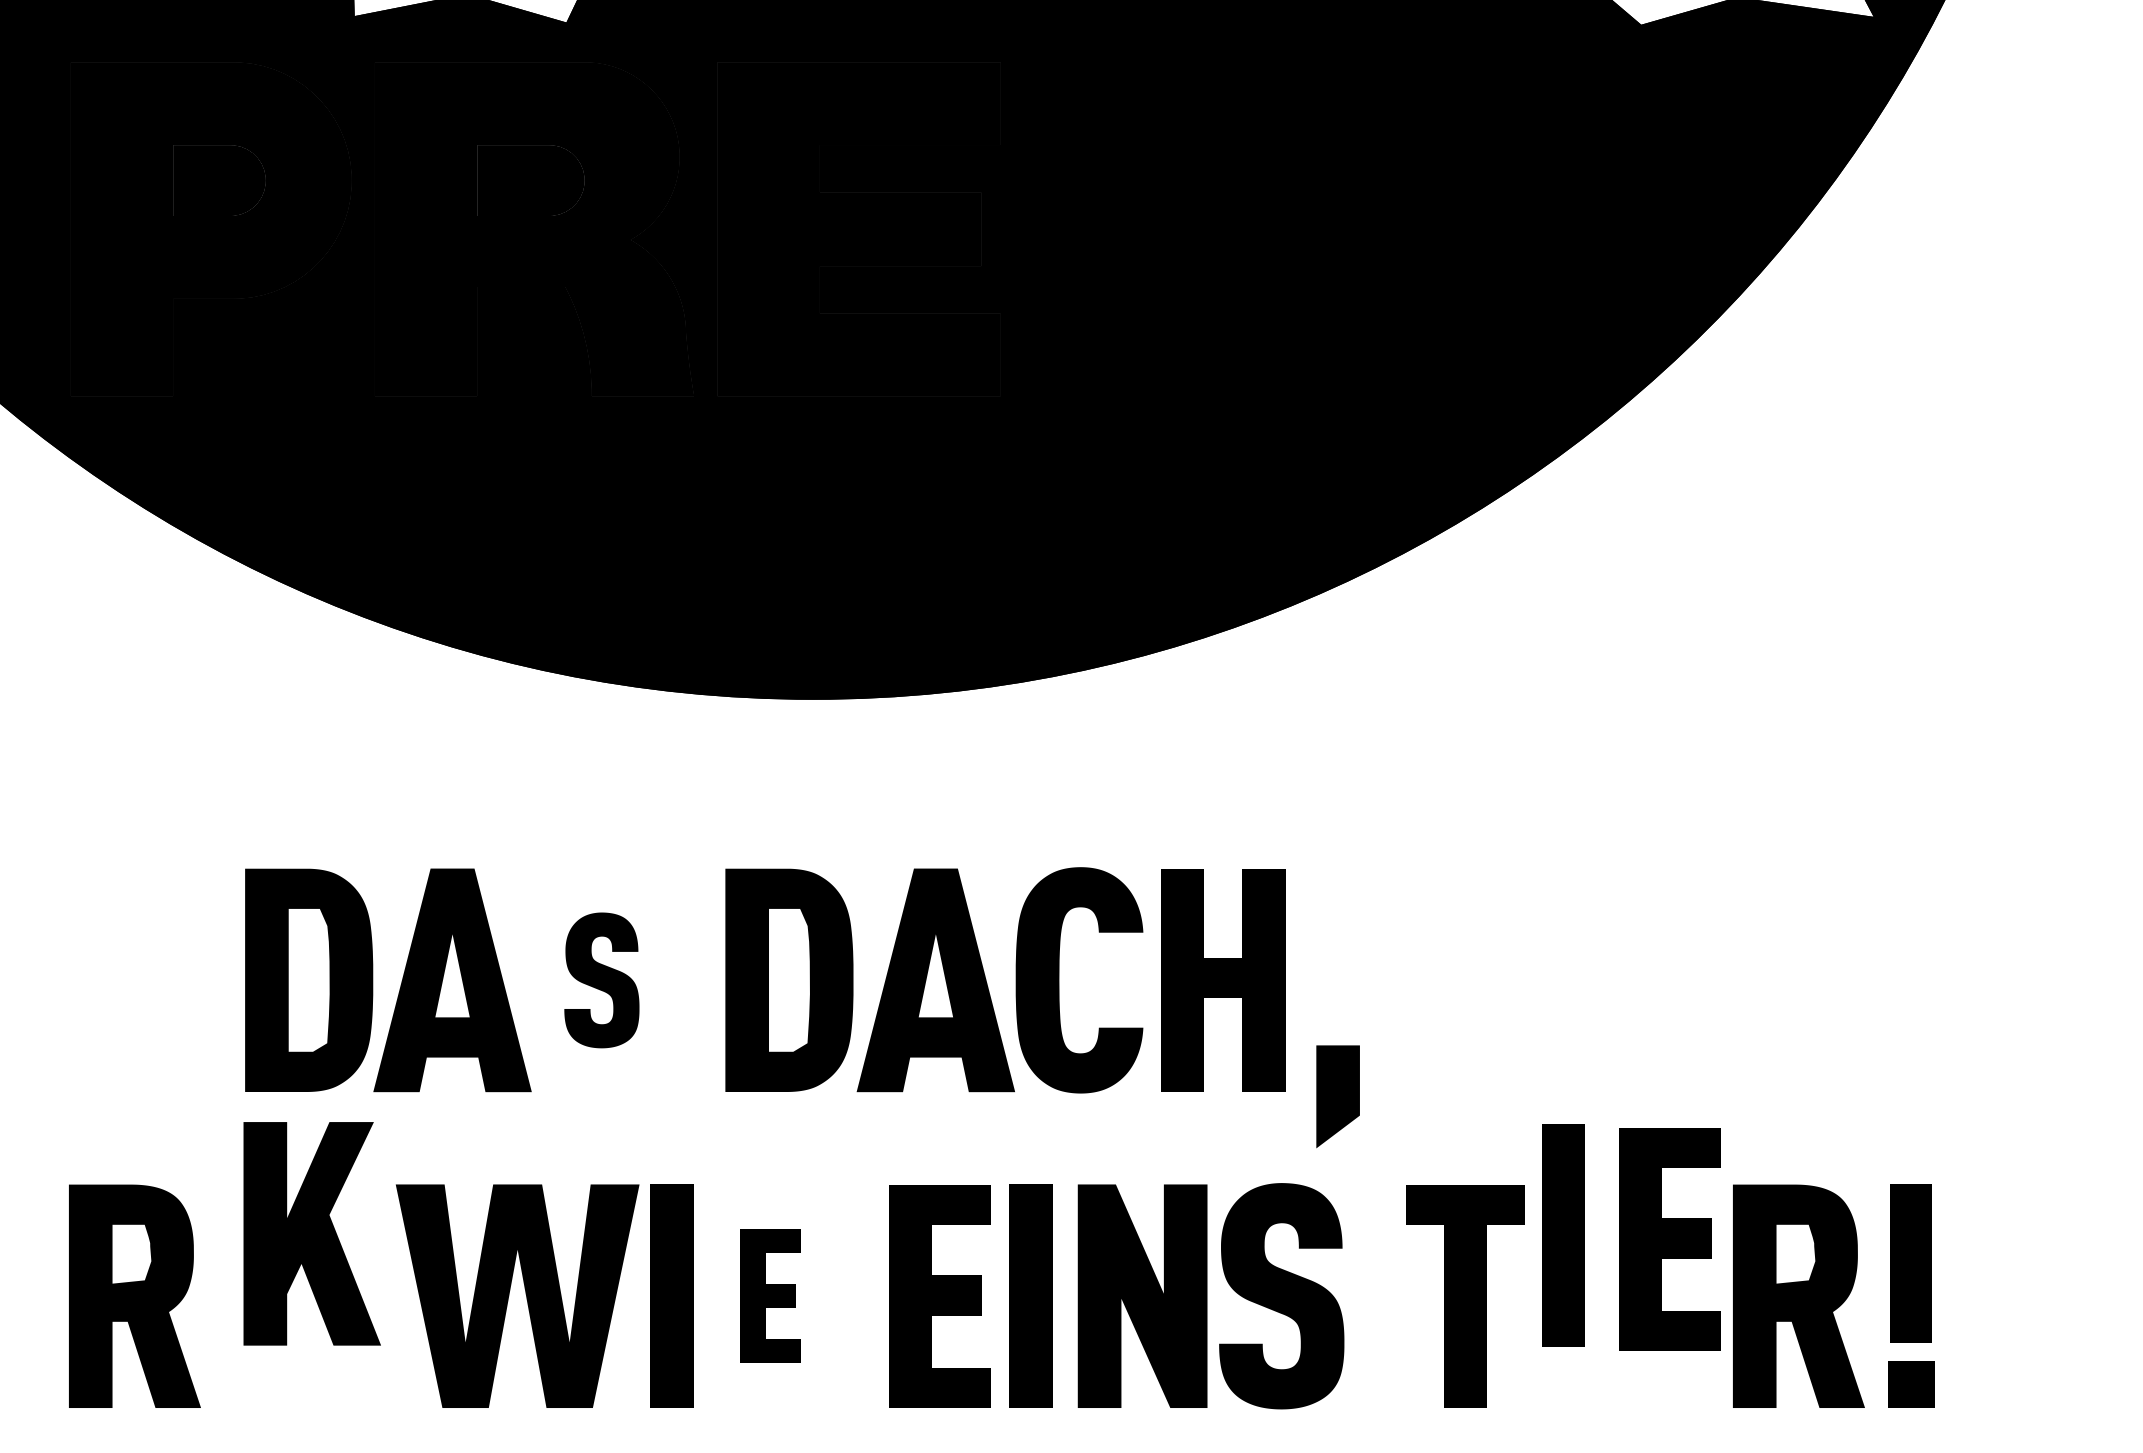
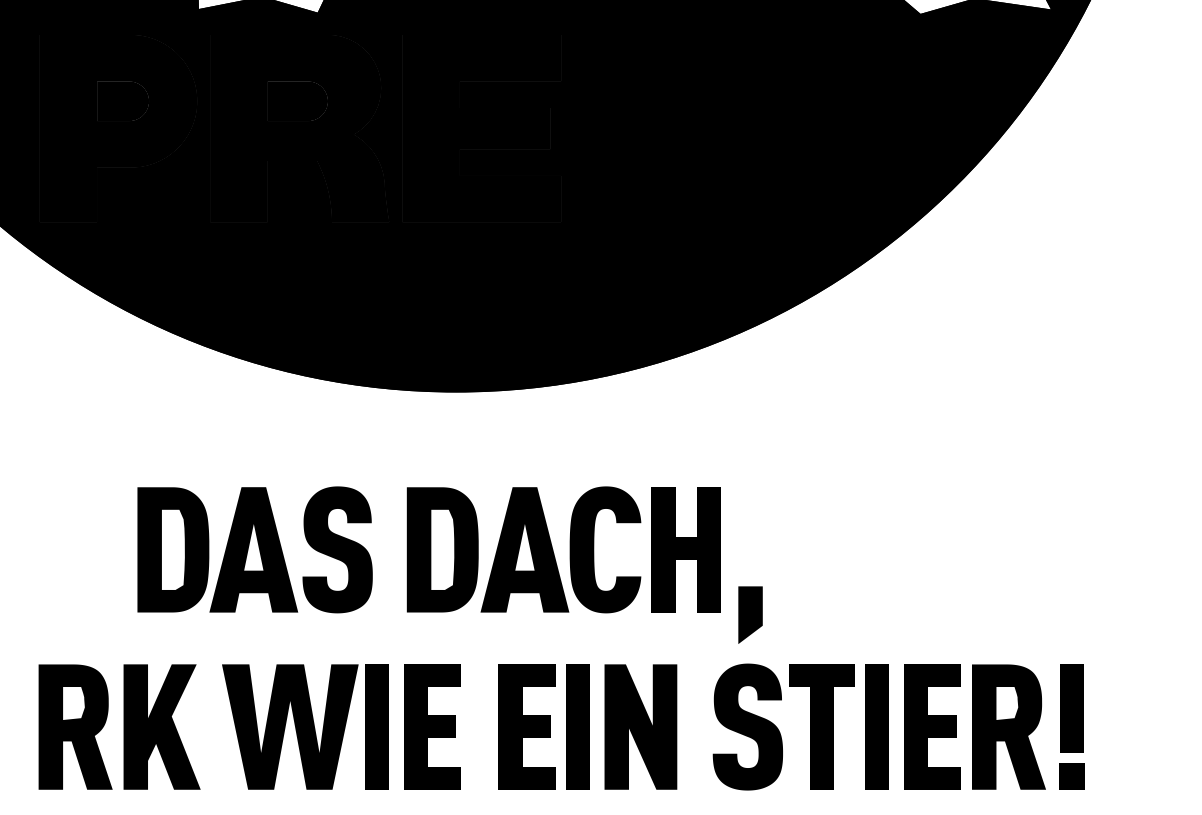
part: (601, 979) -> (337, 549), size x1.67
part: (311, 1232) -> (161, 726), moved
part: (1562, 1234) -> (876, 726), moved
part: (1669, 1238) -> (932, 726), moved
part: (771, 1295) -> (432, 726), size x1.67
part: (1280, 1295) -> (747, 726), moved

